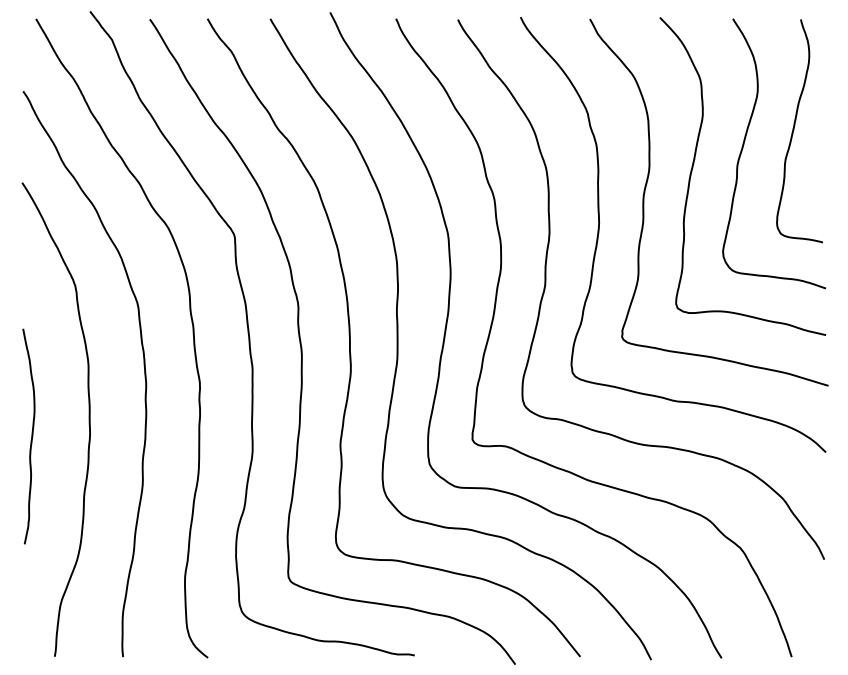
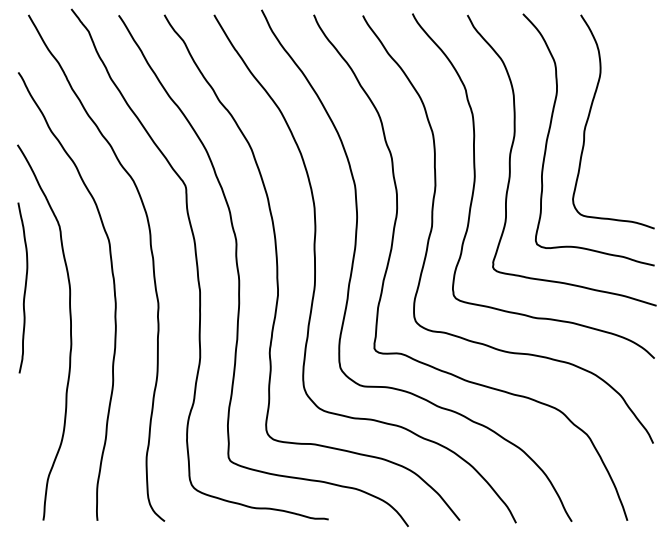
curve: (794, 130) -> (629, 103), removed
curve: (30, 435) -> (24, 287), moved

